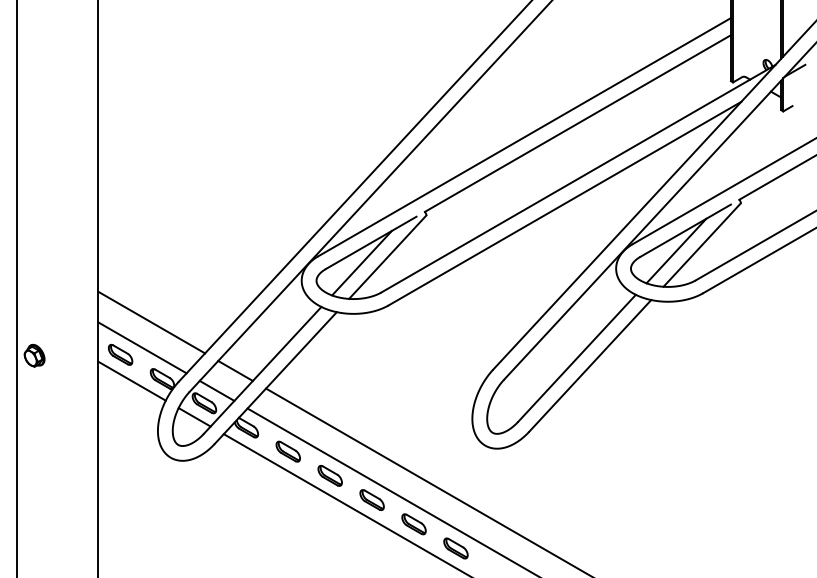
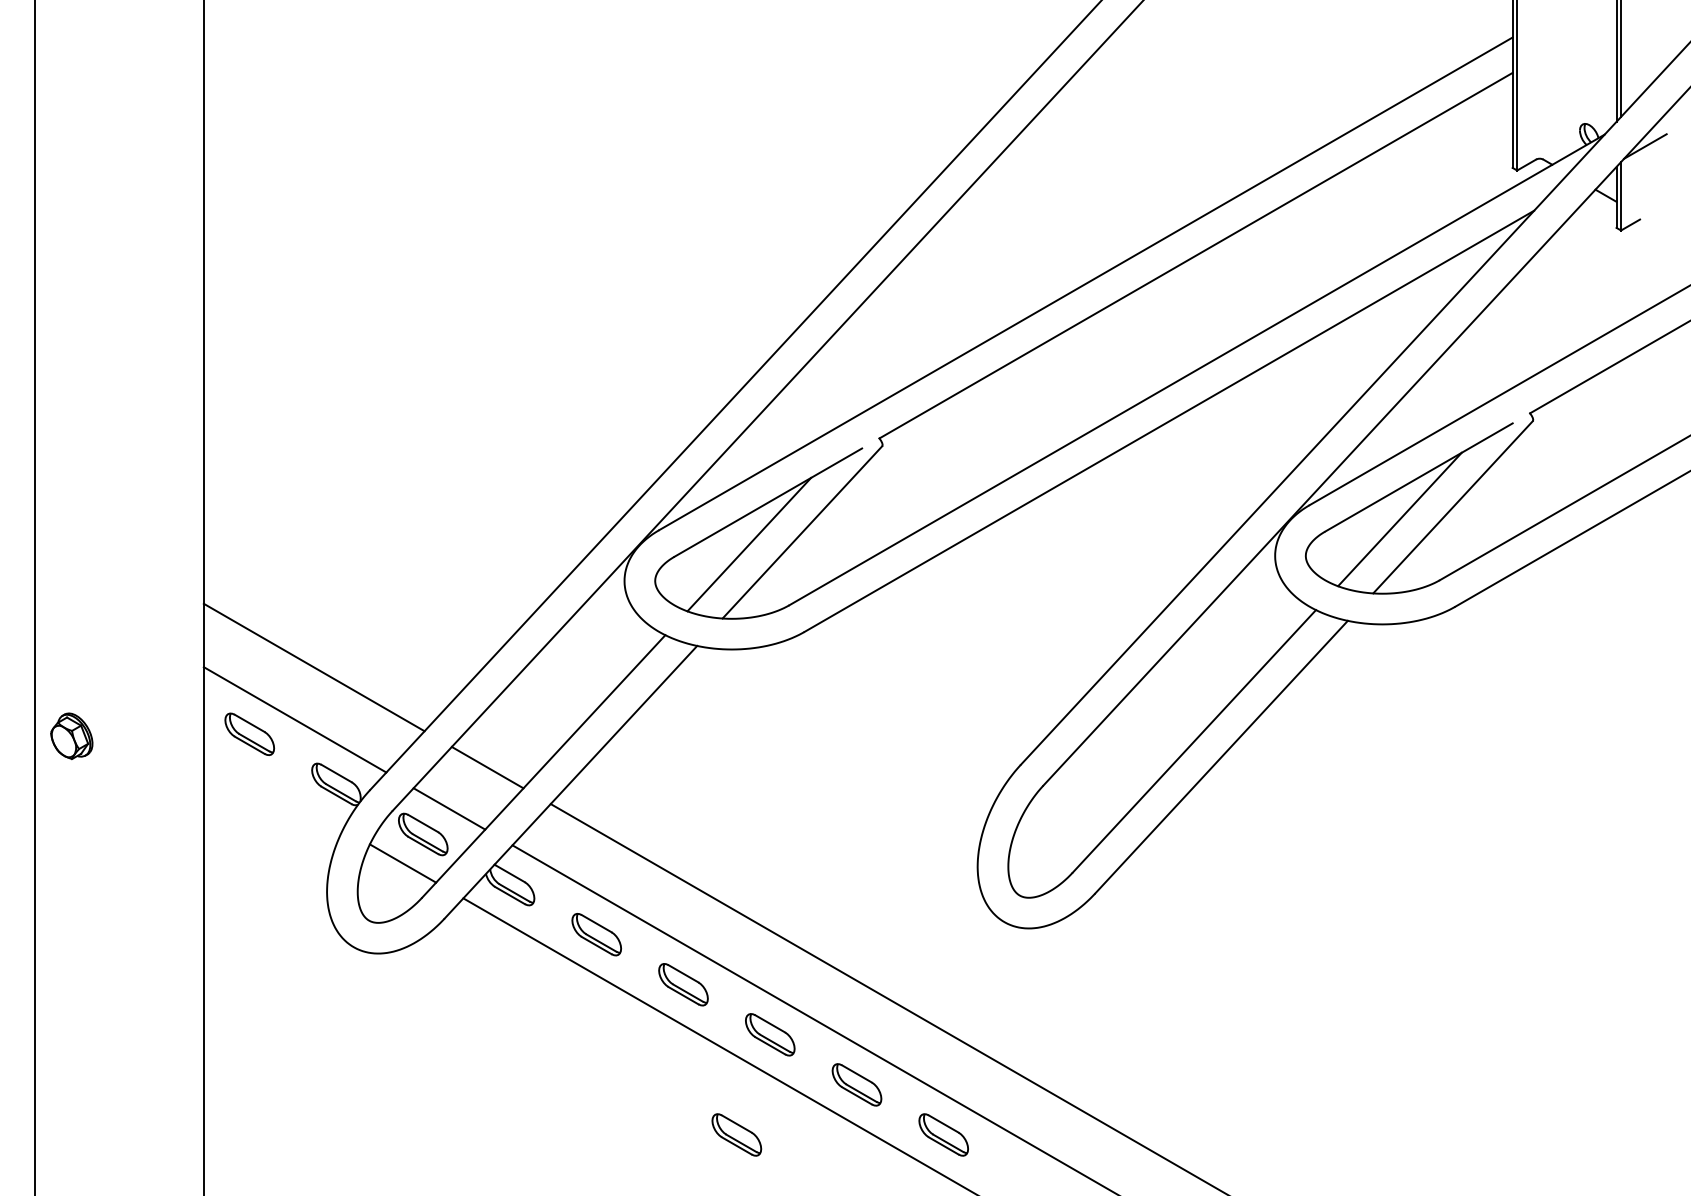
line: (131, 380) -> (272, 787), removed
part: (355, 548) -> (735, 1134), added

